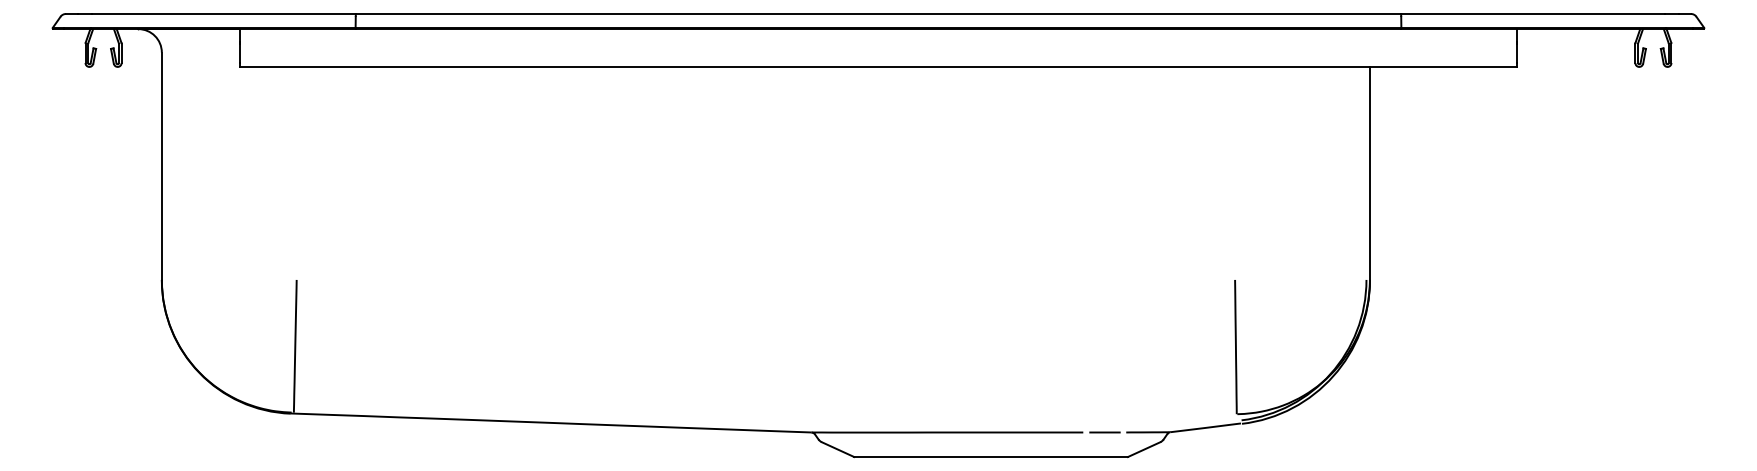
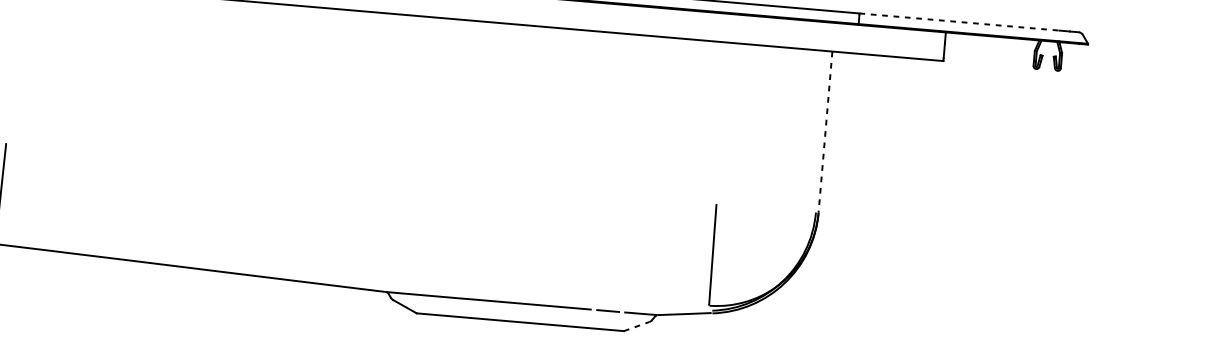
line: (1533, 13) -> (959, 21), solid -> dashed
line: (1369, 173) -> (825, 132), solid -> dashed
line: (1144, 449) -> (636, 326), solid -> dashed

